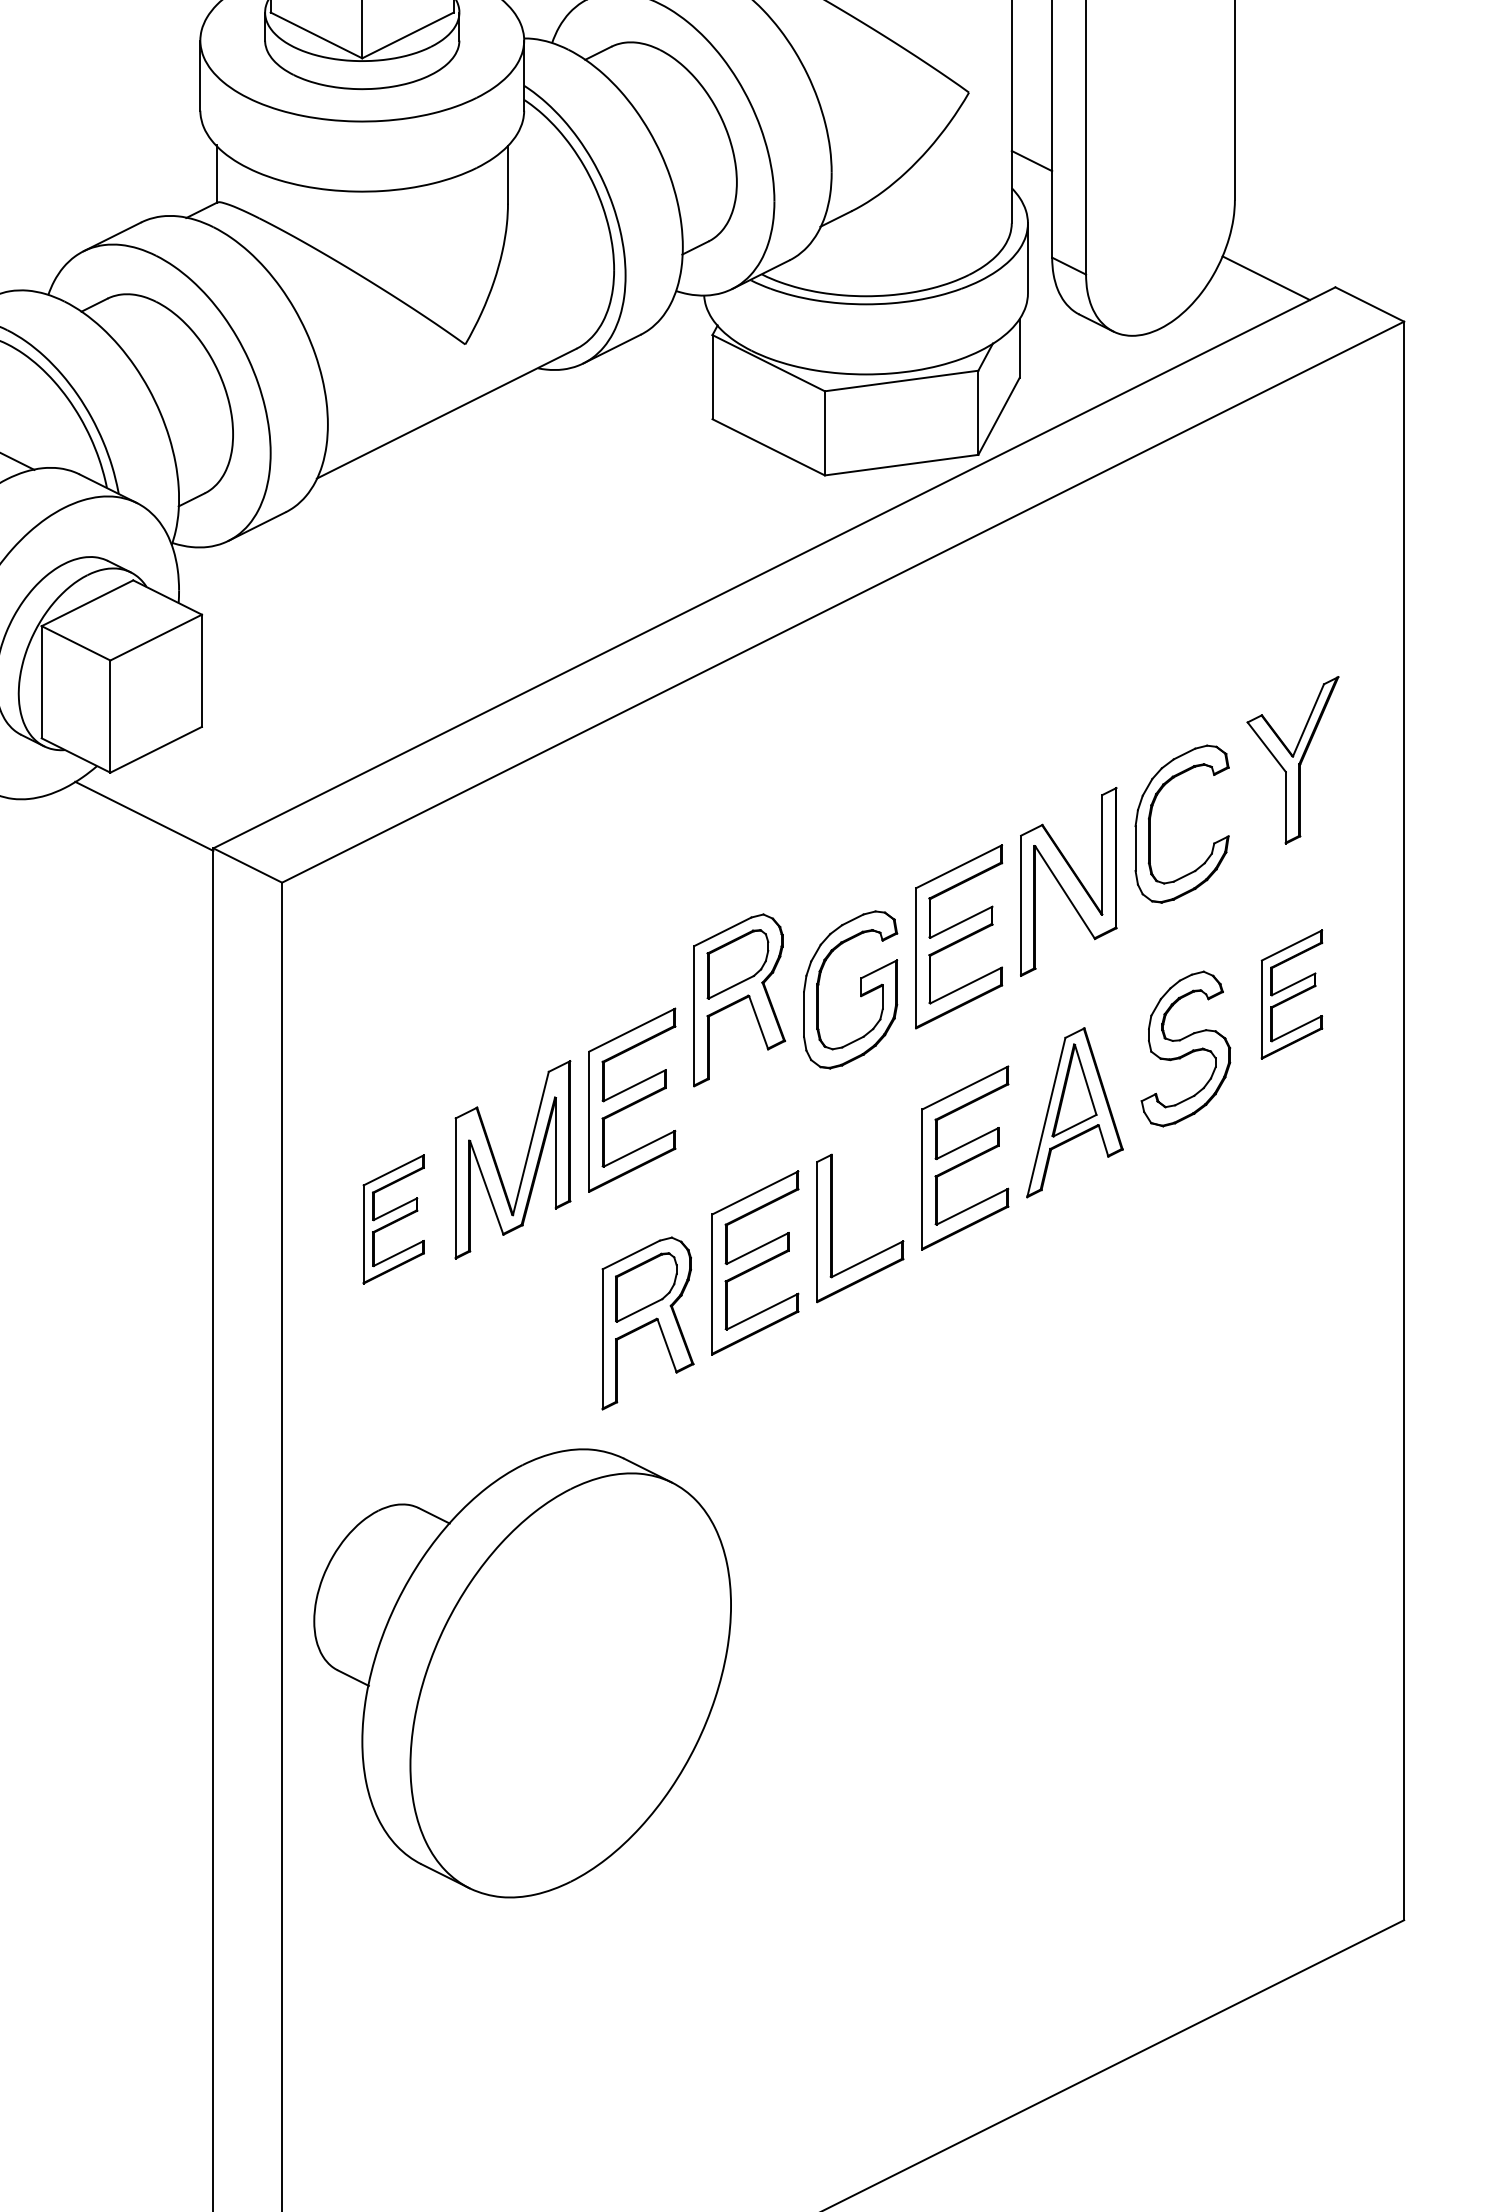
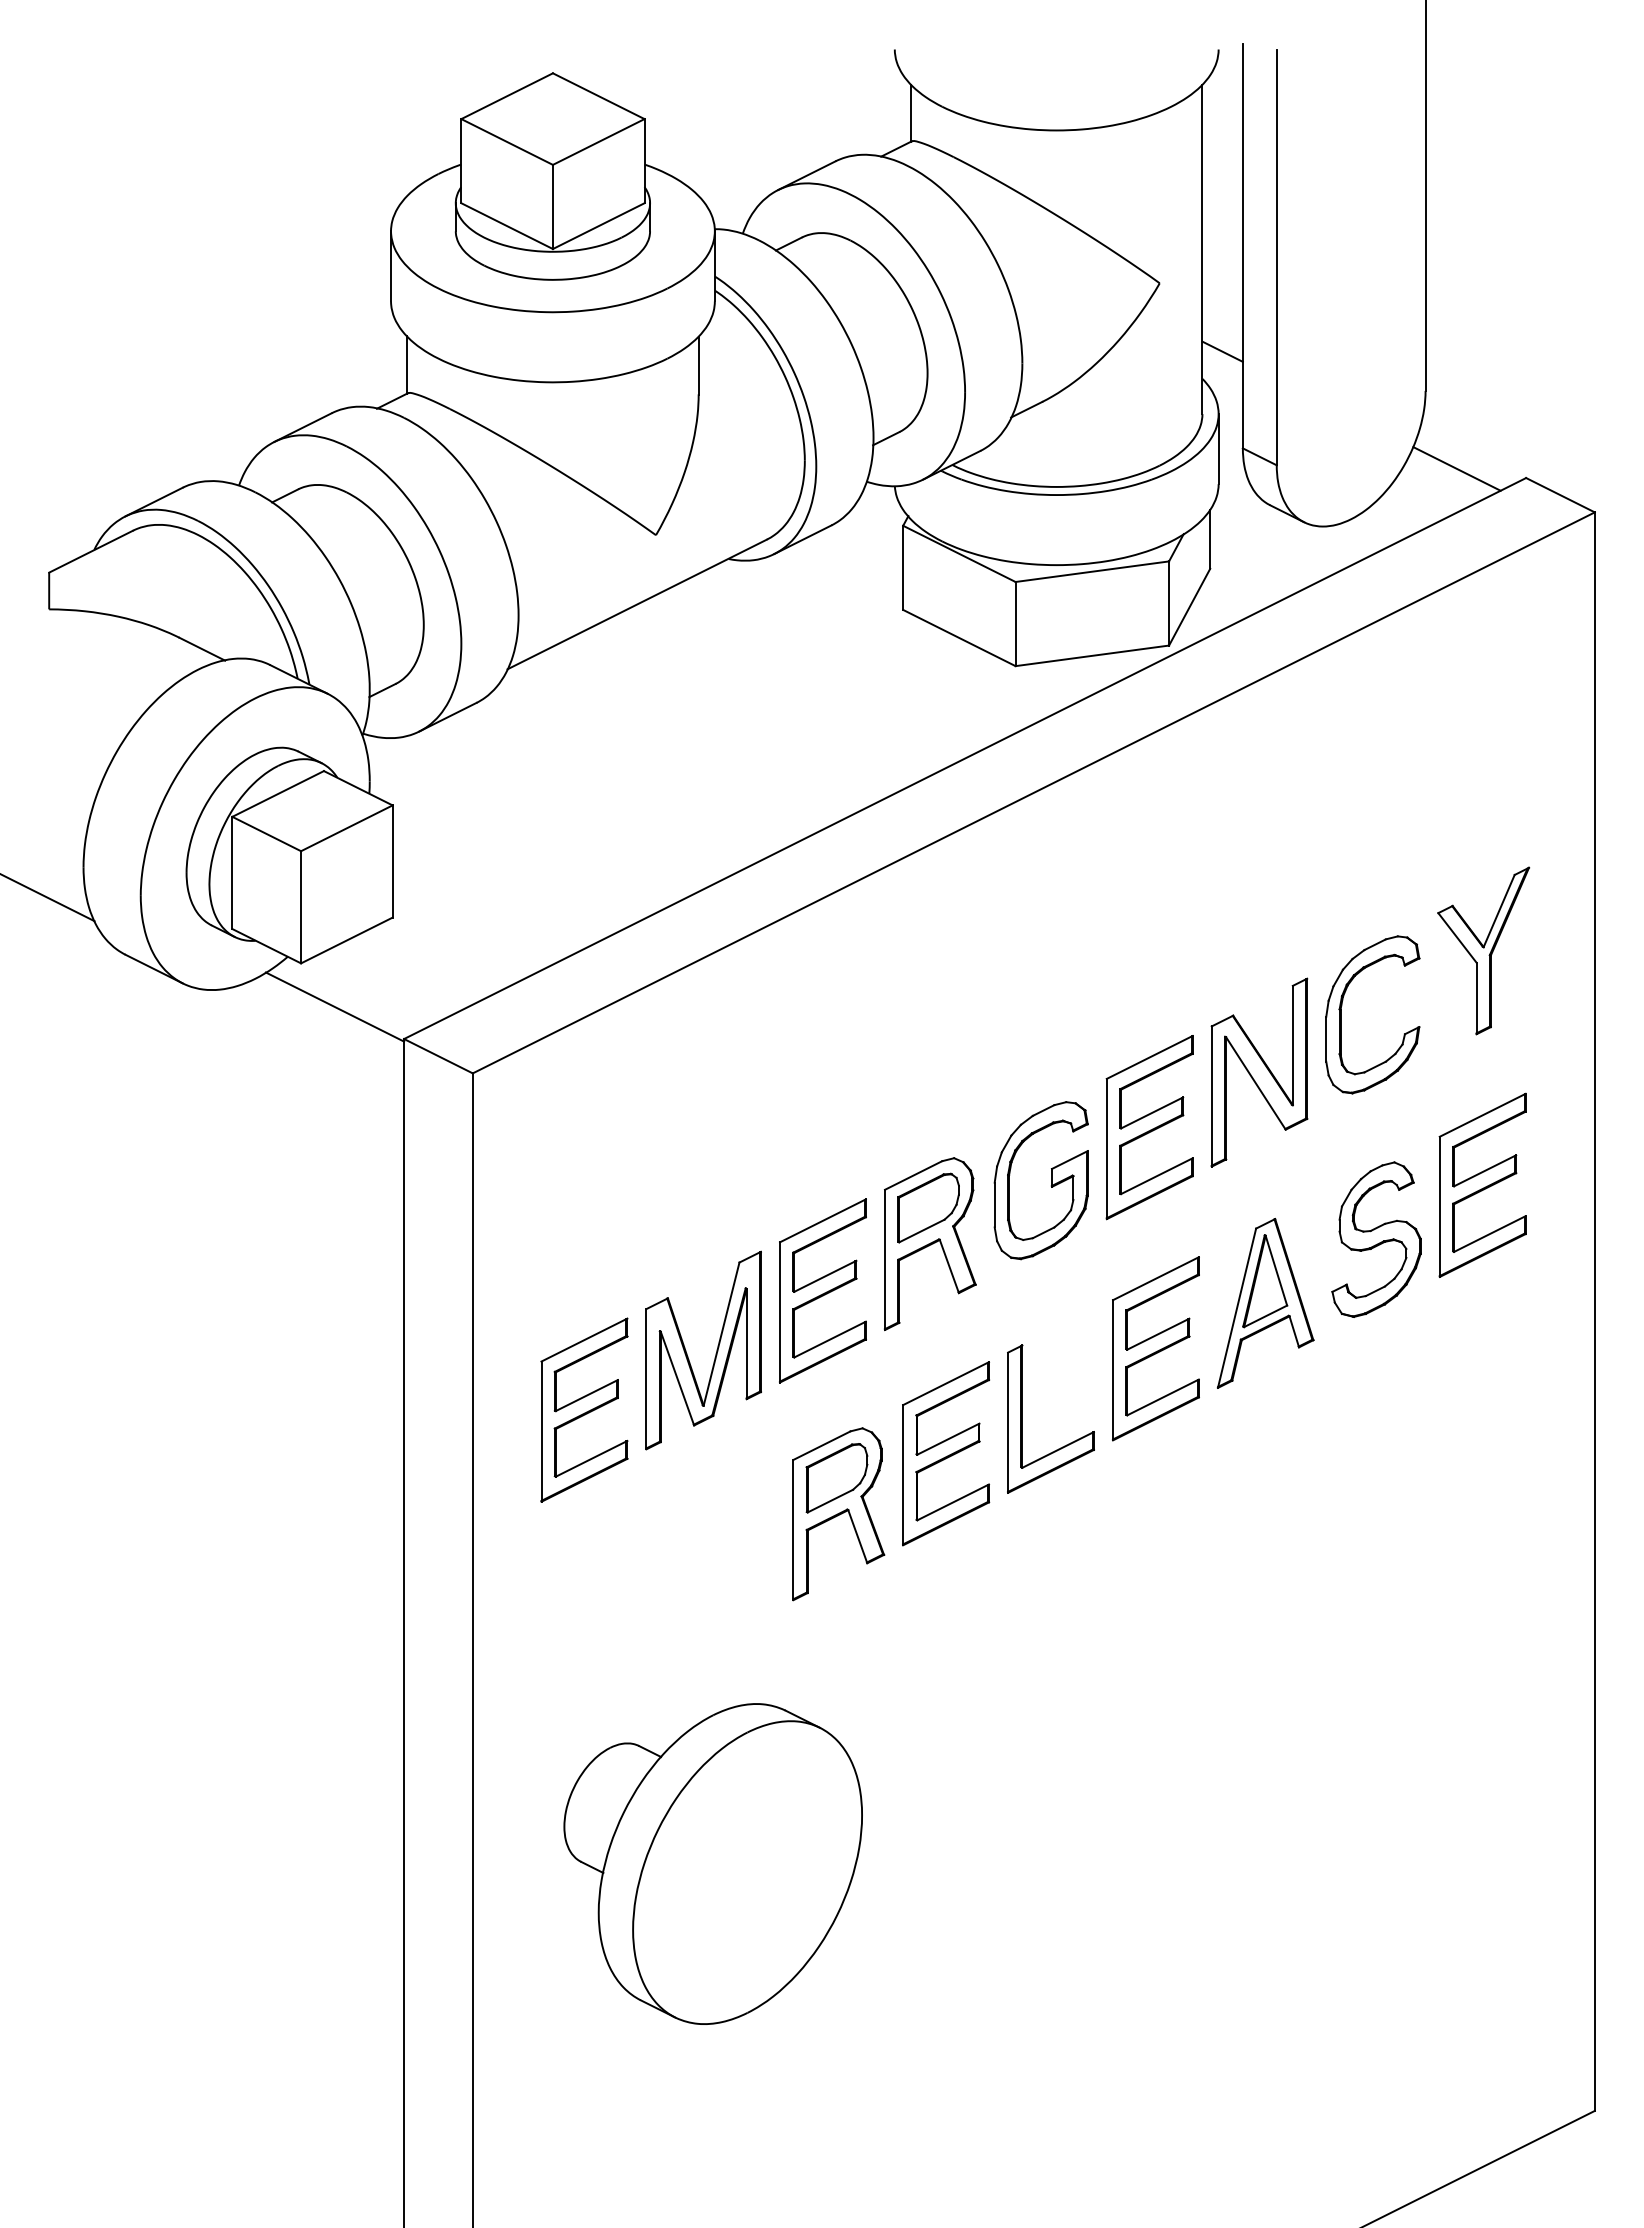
part: (1291, 993) -> (1482, 1184), size x1.43
part: (739, 1000) -> (930, 1244), moved
part: (393, 1218) -> (584, 1409), size x1.43
part: (521, 1672) -> (712, 1863), size x0.71

